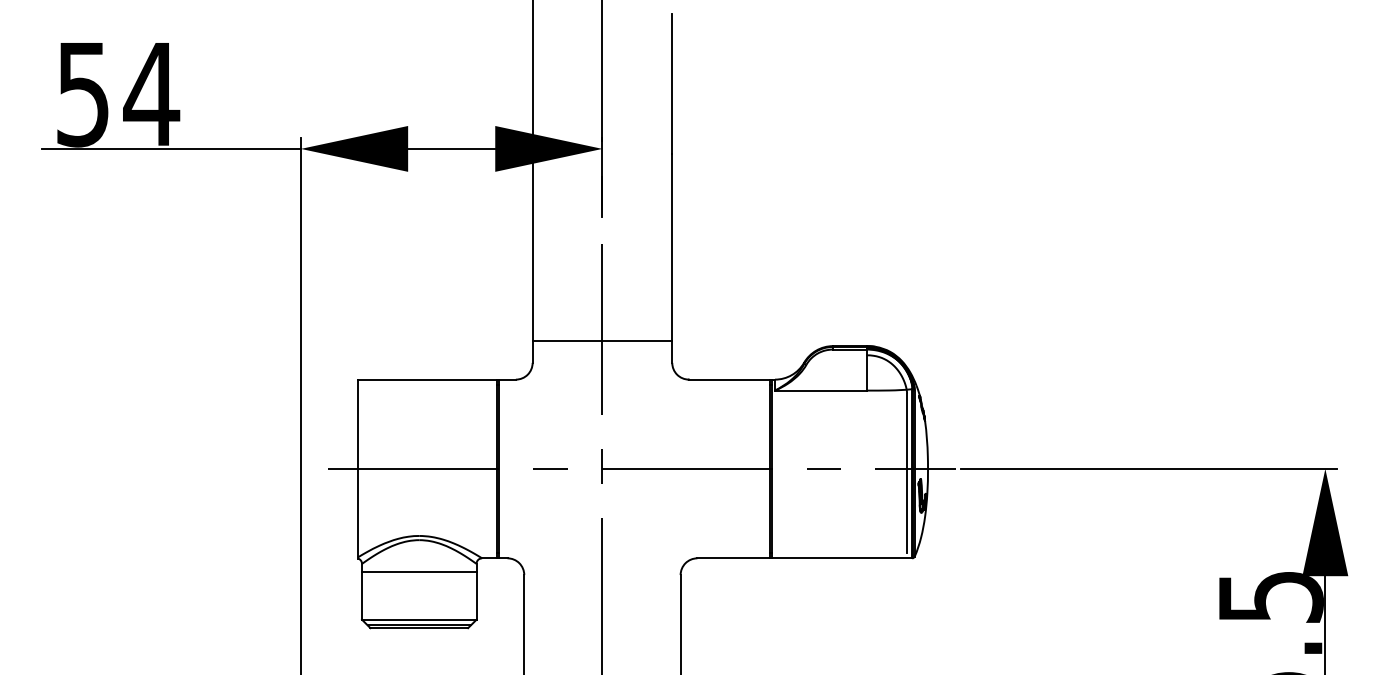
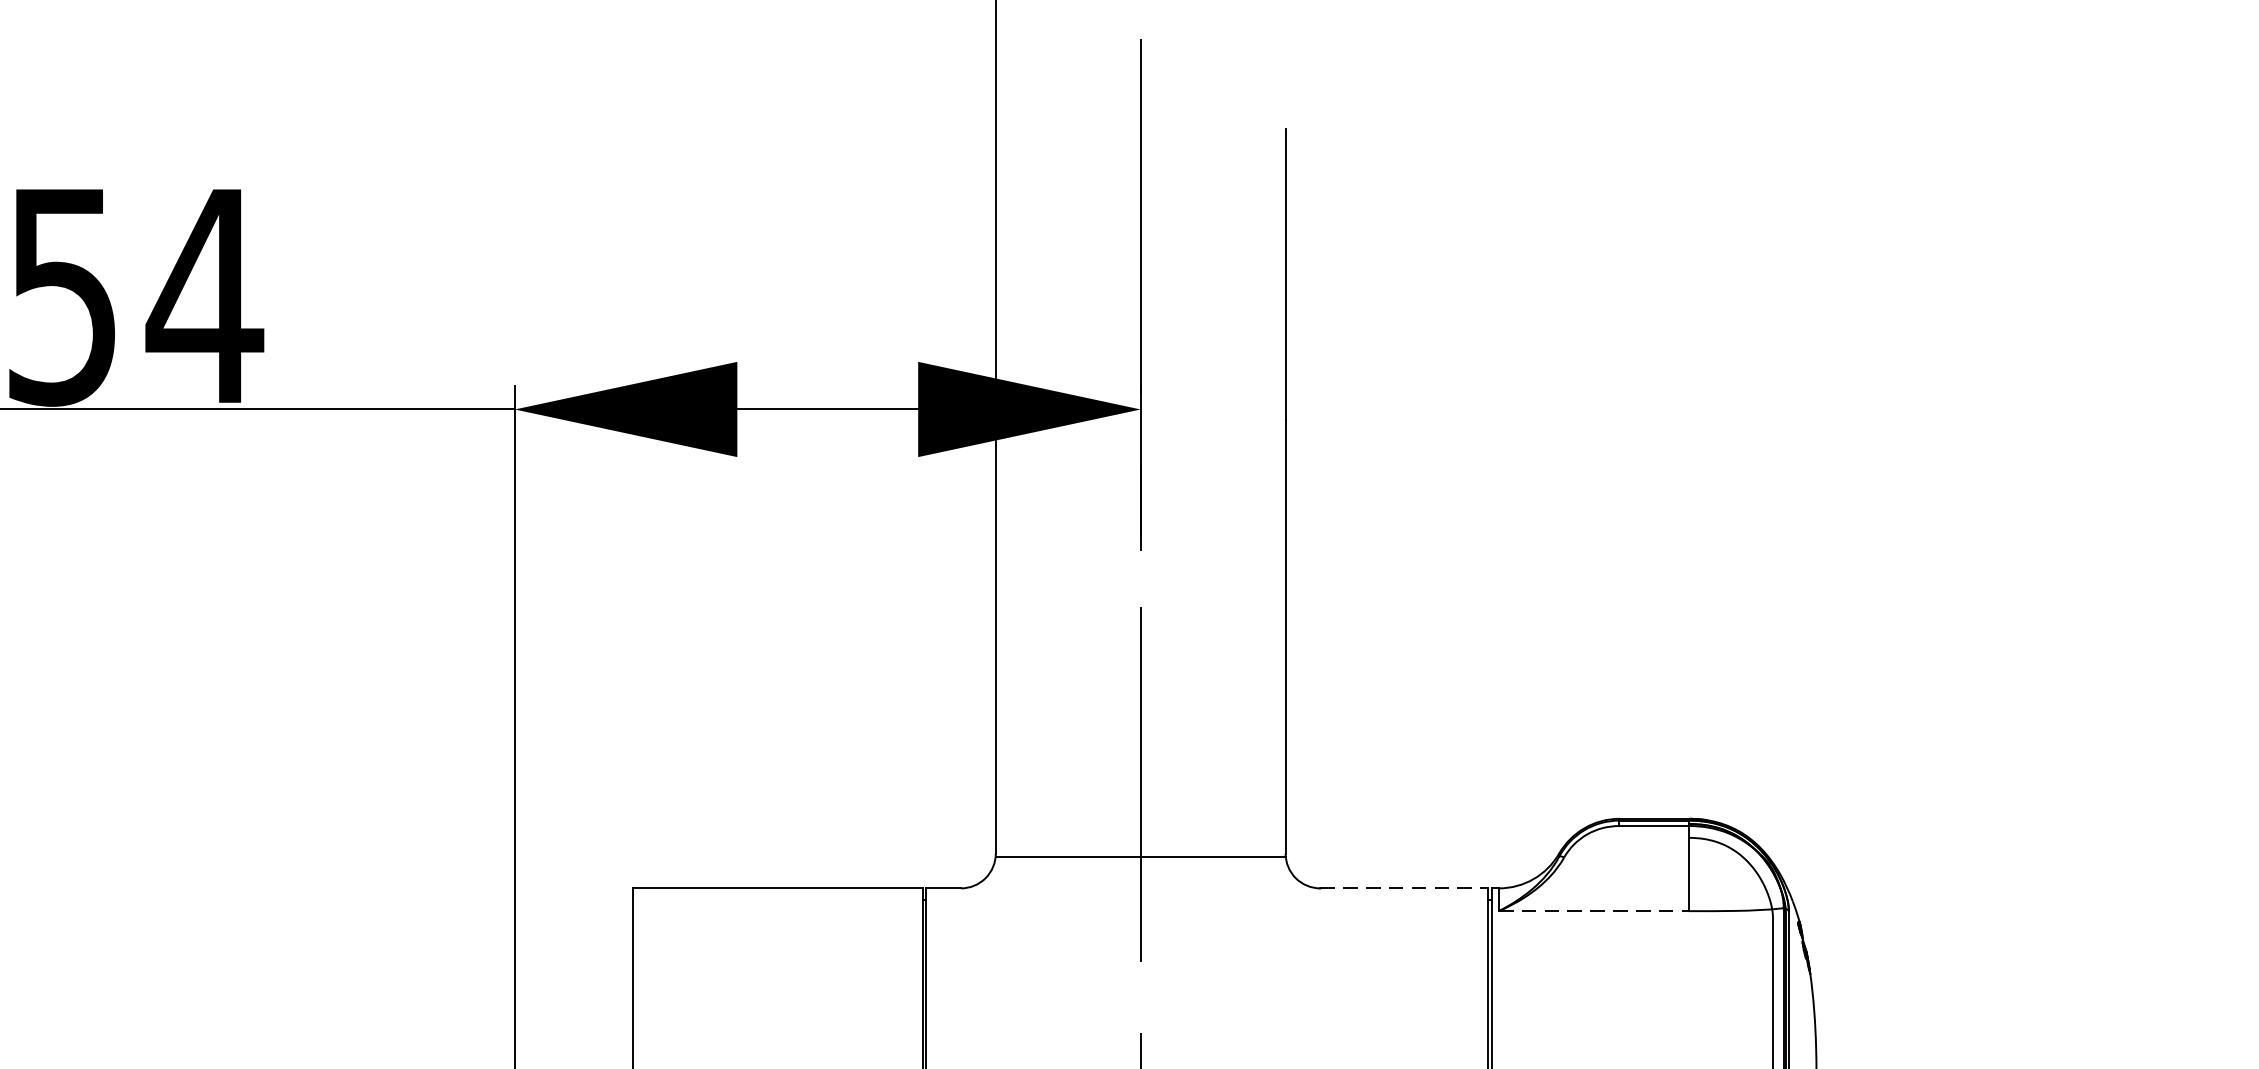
line: (602, 340) -> (1140, 856), moved
line: (730, 379) -> (1406, 888), solid -> dashed
line: (820, 390) -> (1593, 910), solid -> dashed

